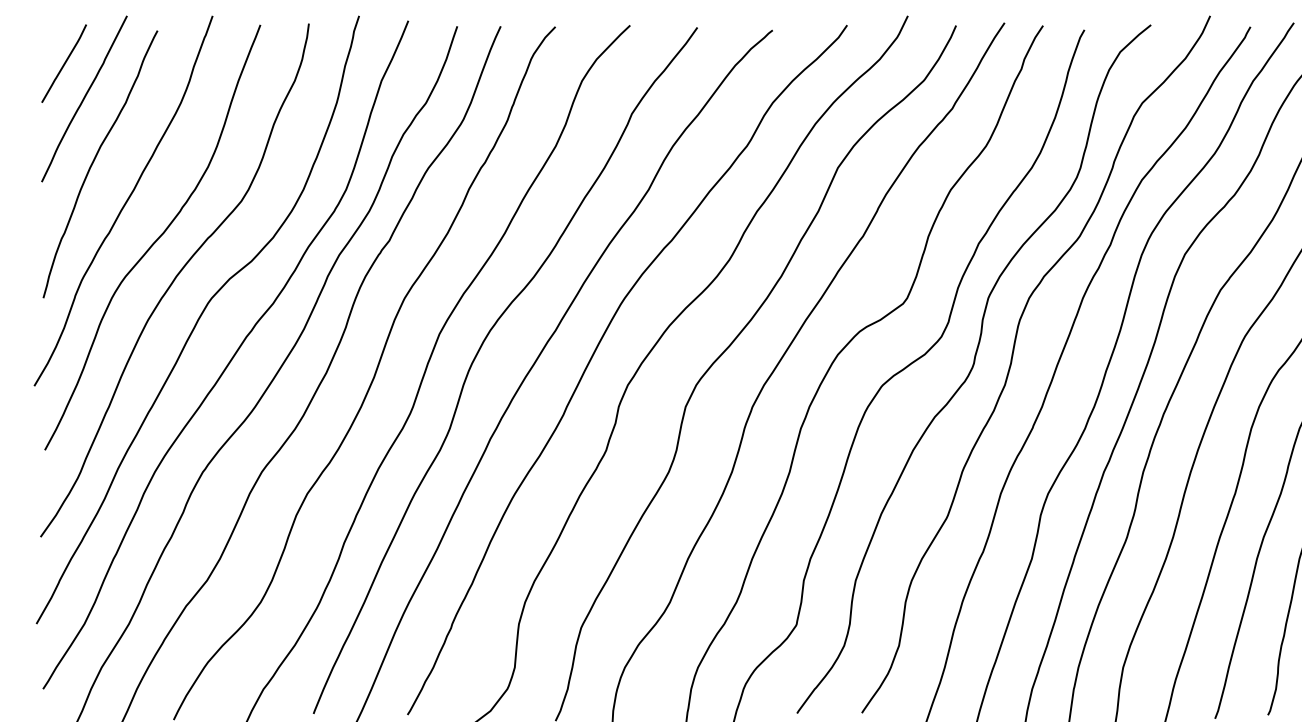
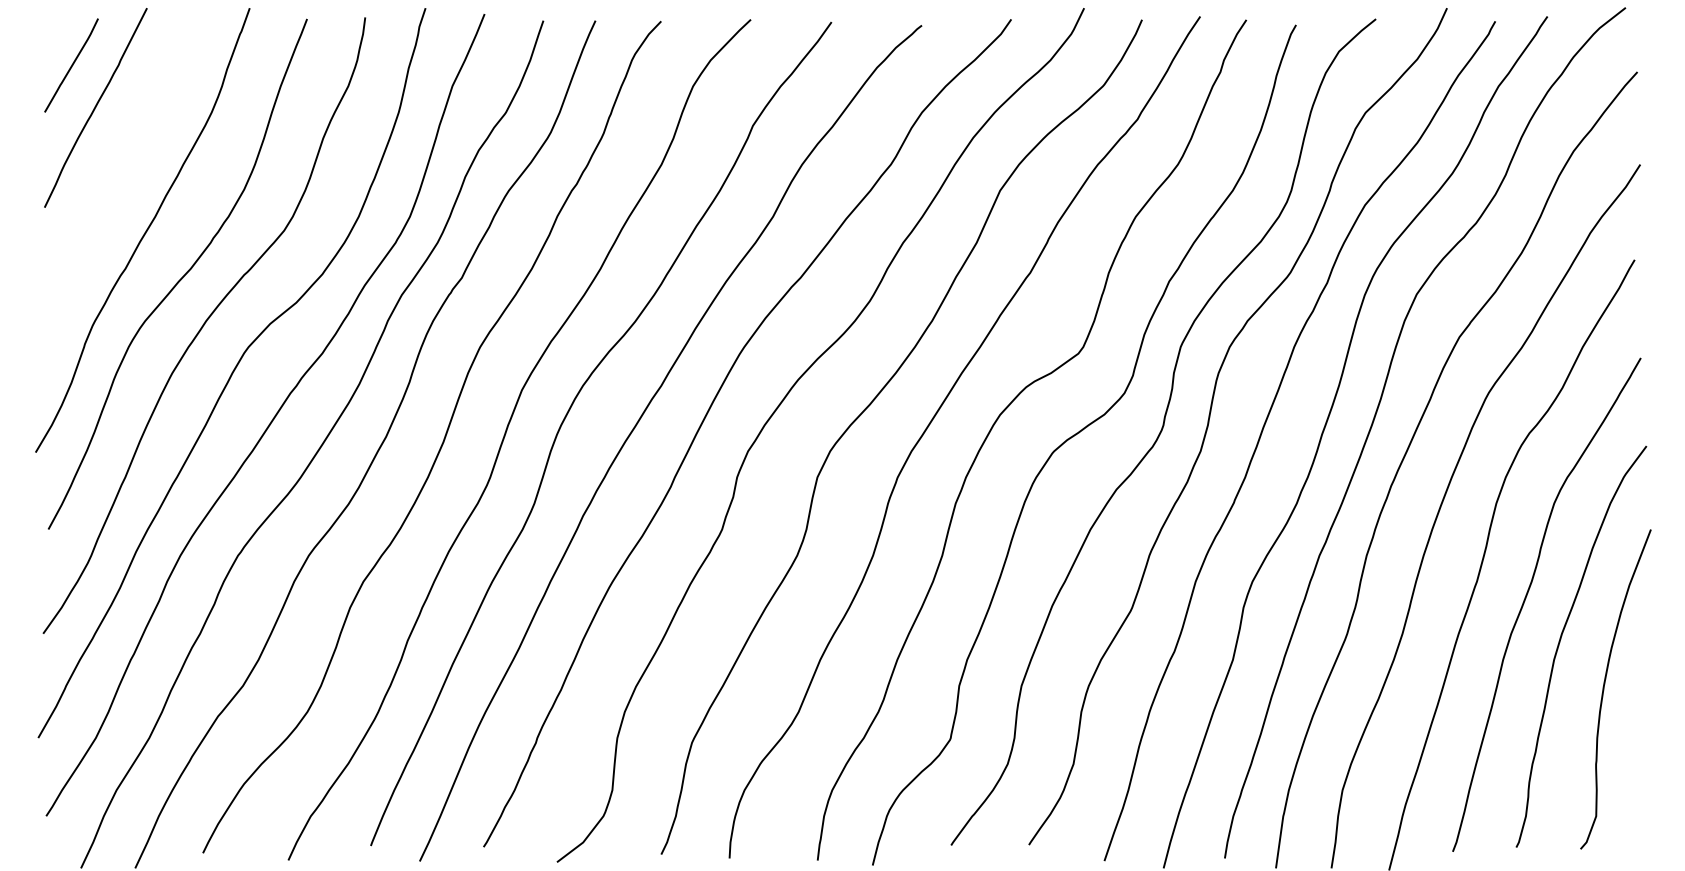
curve: (94, 161) -> (107, 183), removed

